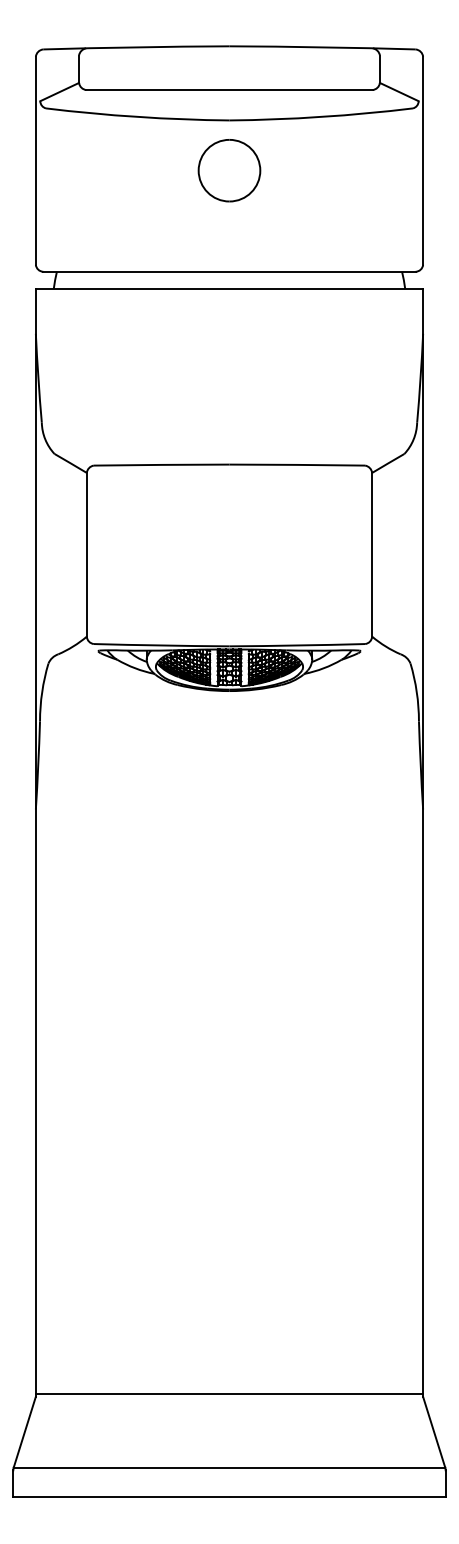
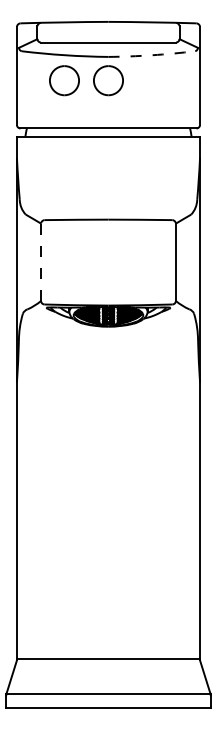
arc: (320, 117) -> (151, 55), solid -> dashed
part: (136, 170) -> (64, 80), added
line: (87, 555) -> (41, 262), solid -> dashed

